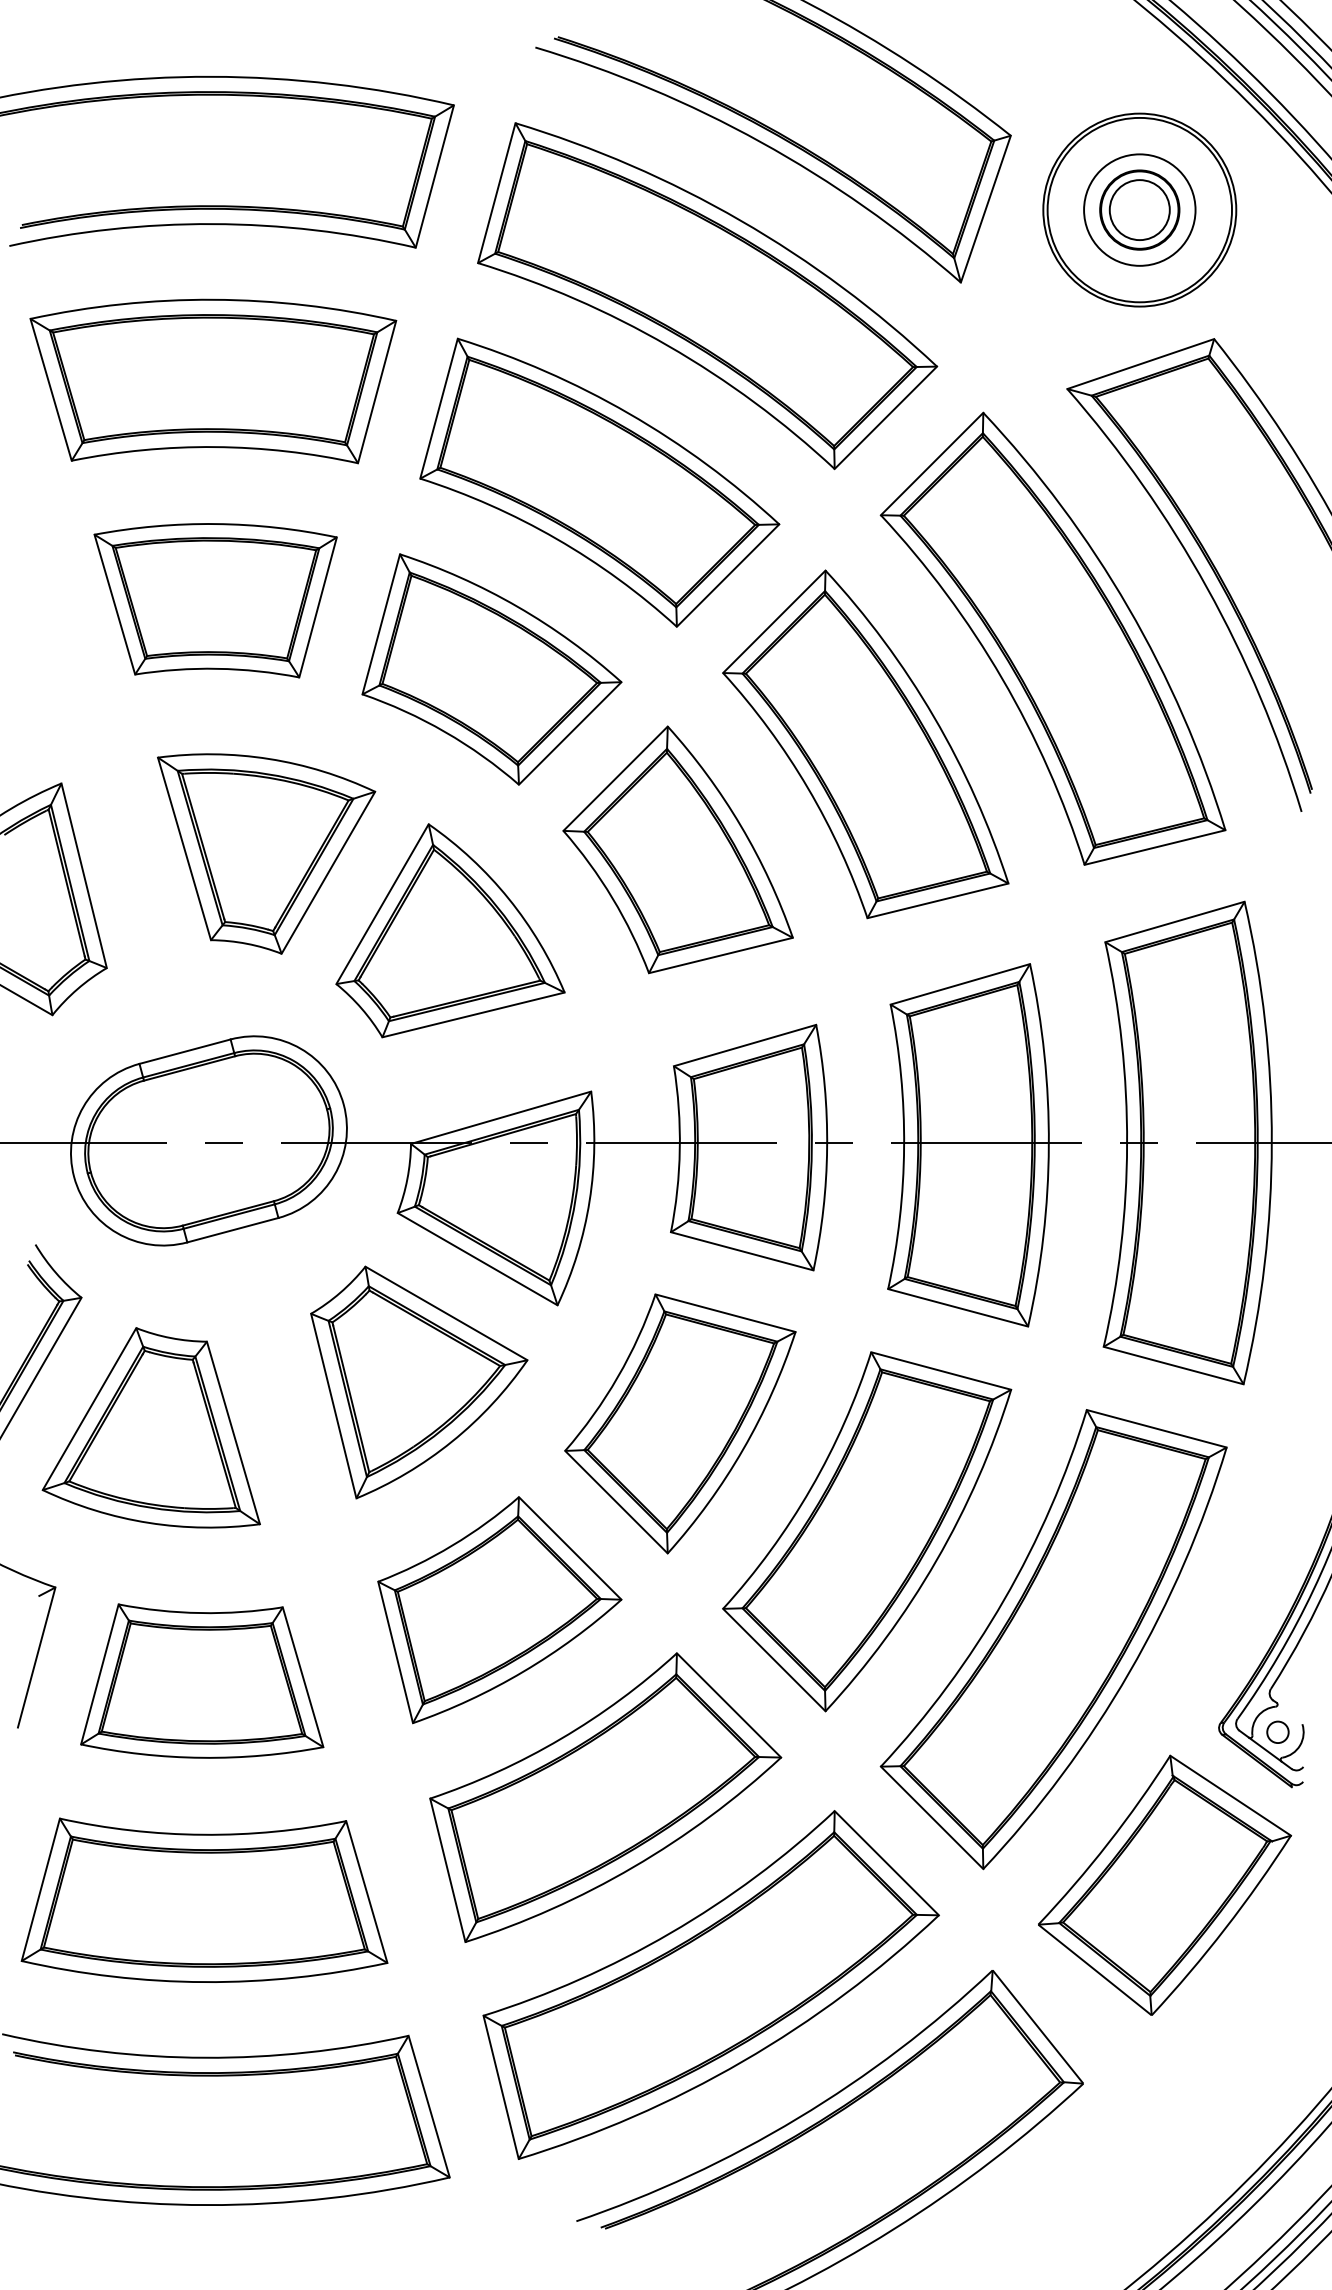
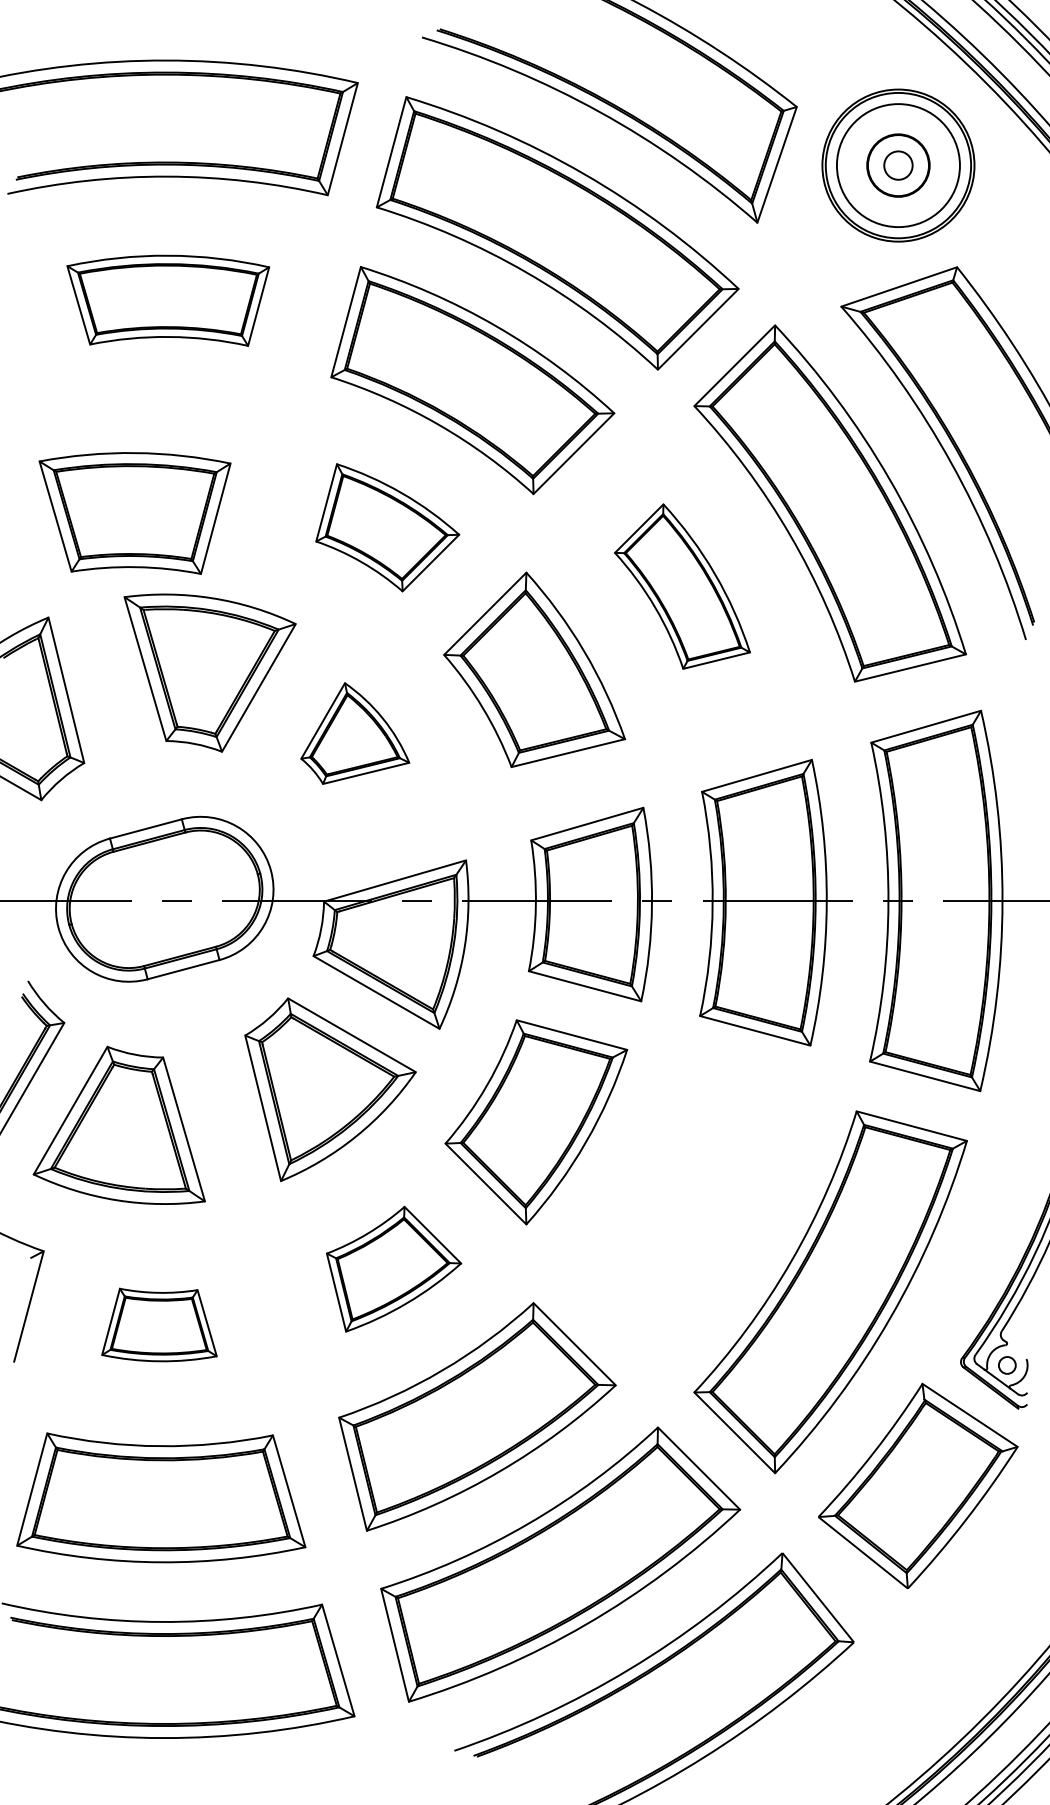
circle: (1139, 209) -> (898, 165), size x0.6
circle: (1139, 209) -> (898, 165), size x1.4
part: (213, 381) -> (168, 300), size x0.7
part: (214, 600) -> (134, 513), moved
part: (491, 669) -> (387, 527), size x0.7
part: (865, 744) -> (682, 586), size x0.6
part: (450, 930) -> (355, 733), size x0.6
part: (867, 1530) -> (683, 1206), removed
part: (499, 1610) -> (393, 1269), size x0.7
part: (202, 1680) -> (159, 1324), size x0.6

